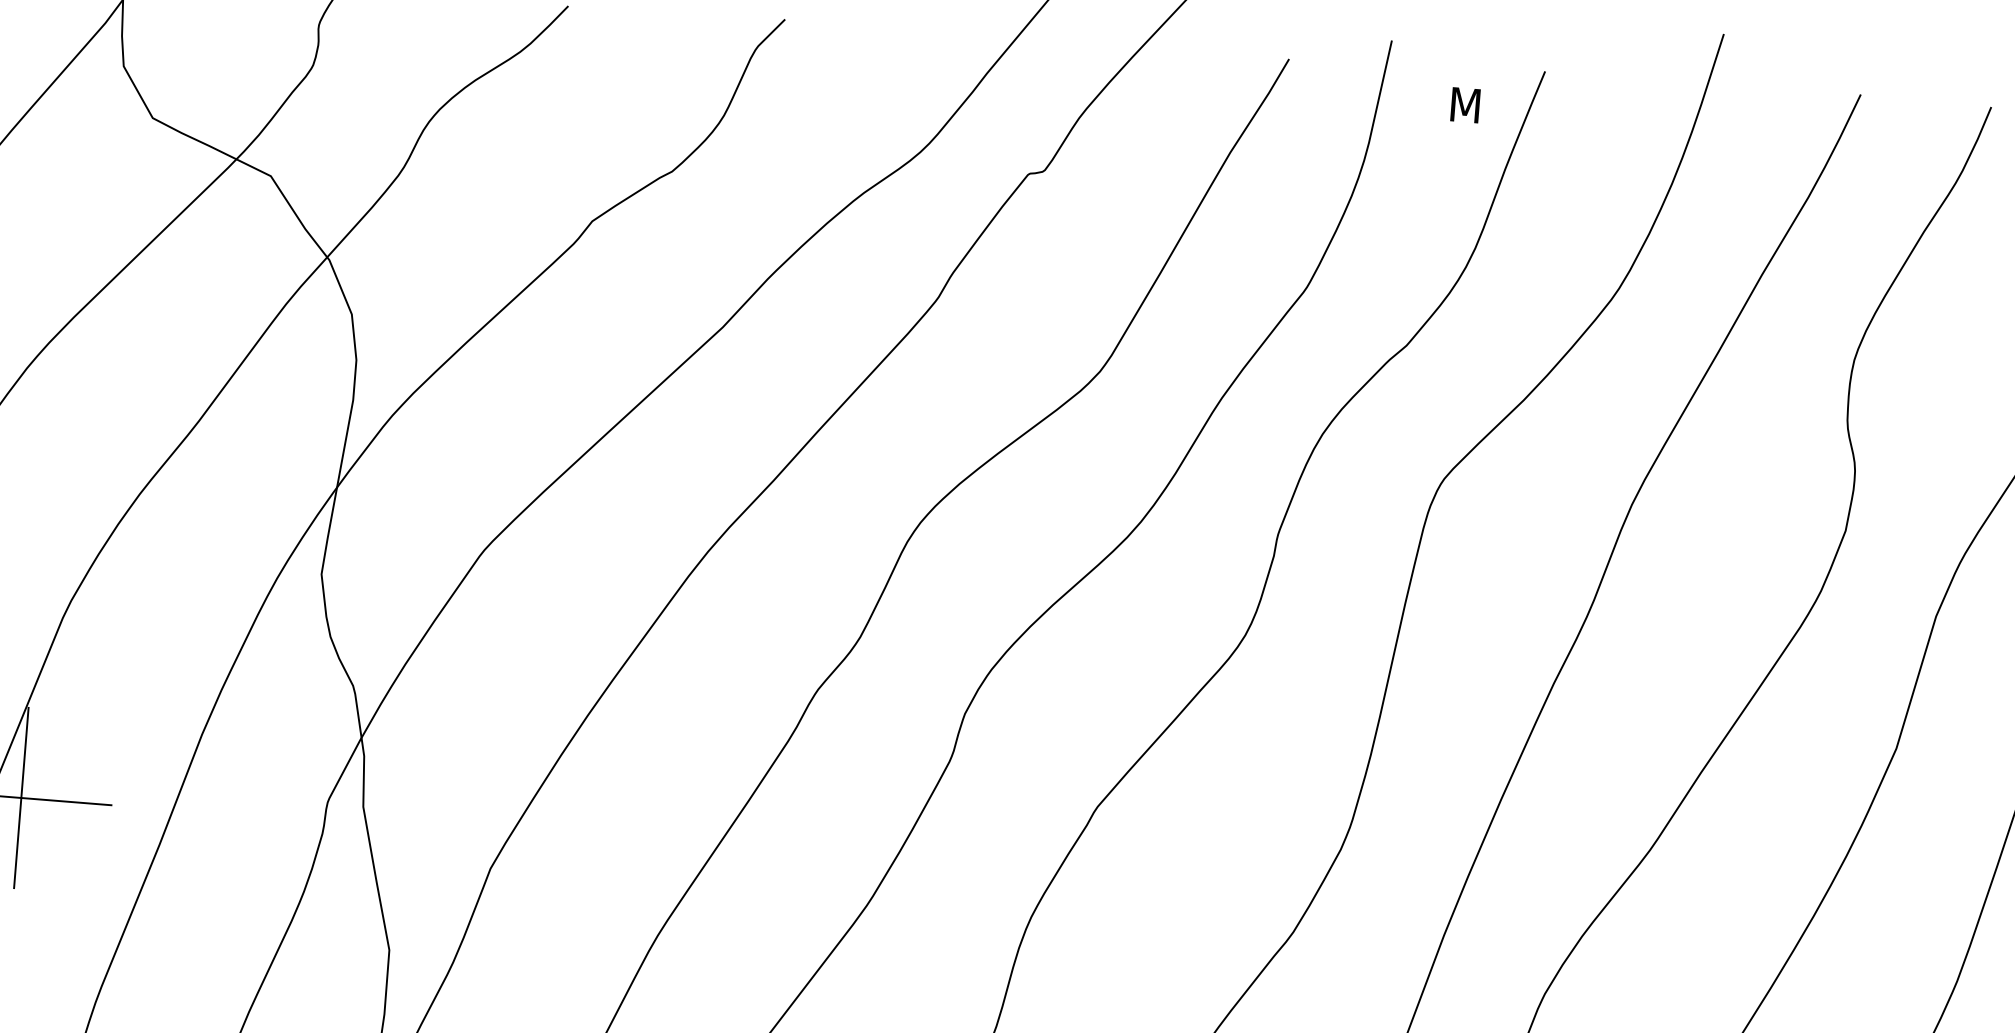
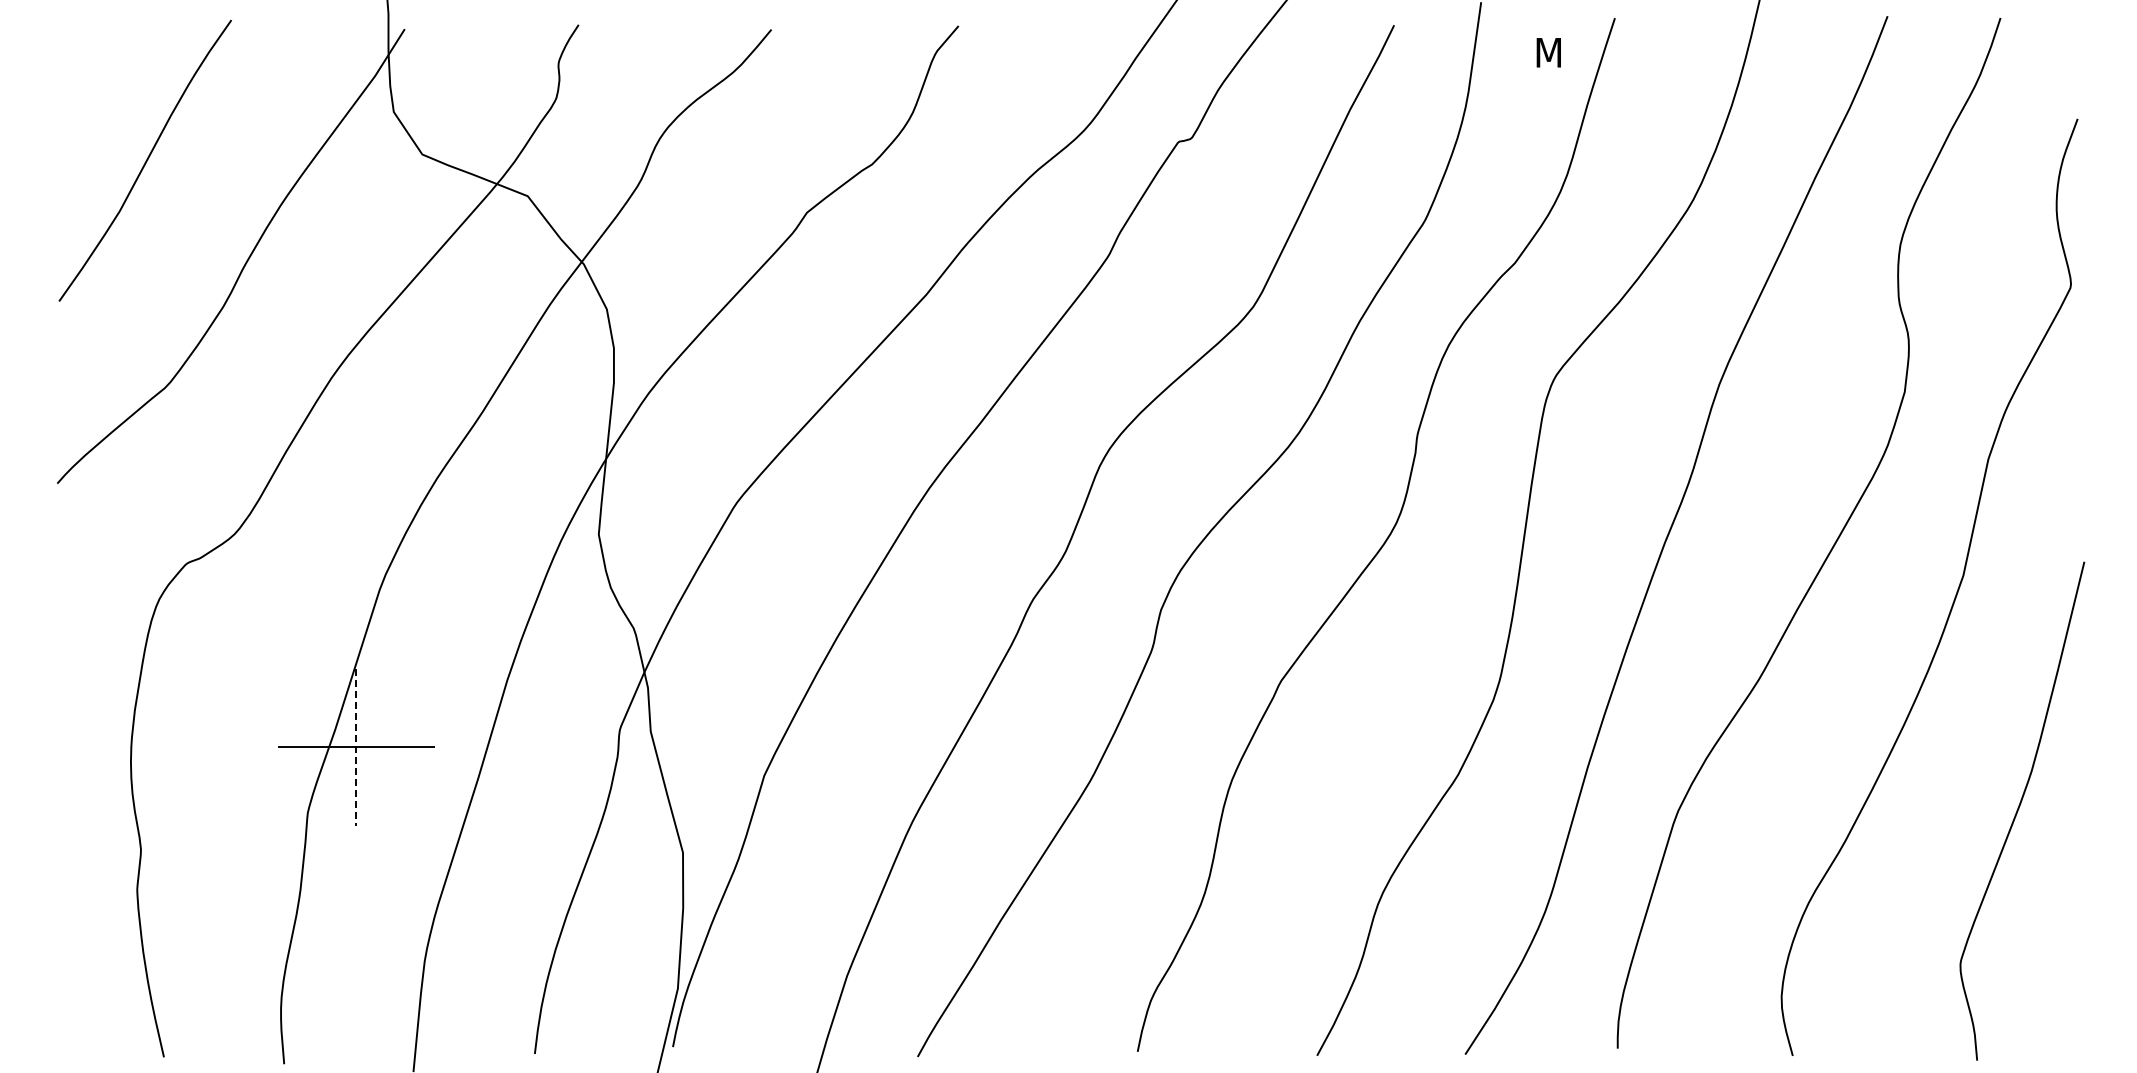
line: (21, 798) -> (356, 747), solid -> dashed

